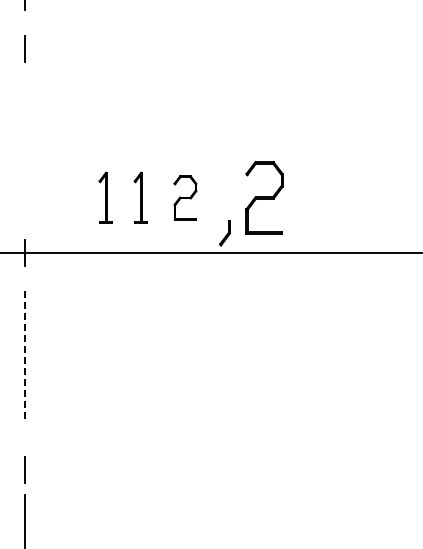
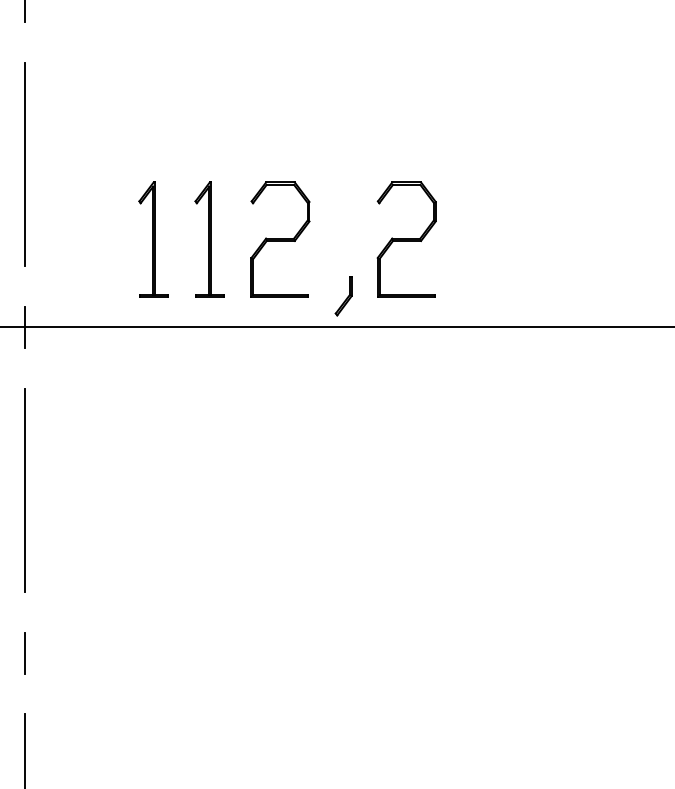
line: (25, 150) -> (25, 163), added
part: (105, 197) -> (152, 238), size x1.43
part: (140, 197) -> (208, 238), size x1.43
part: (185, 197) -> (280, 238), size x1.67
line: (25, 355) -> (25, 491), dashed -> solid
line: (24, 469) -> (23, 652), moved

